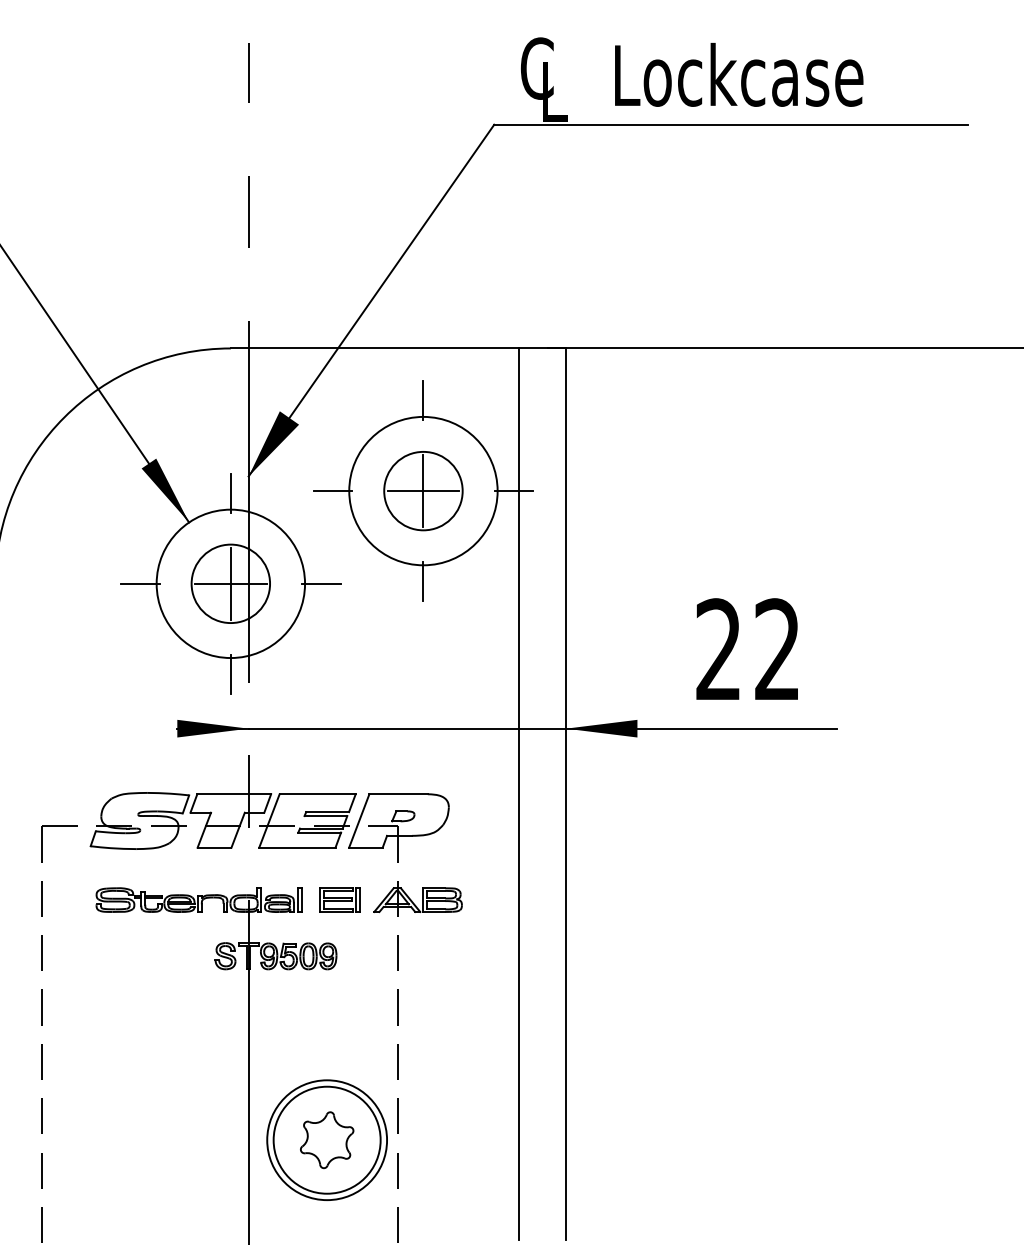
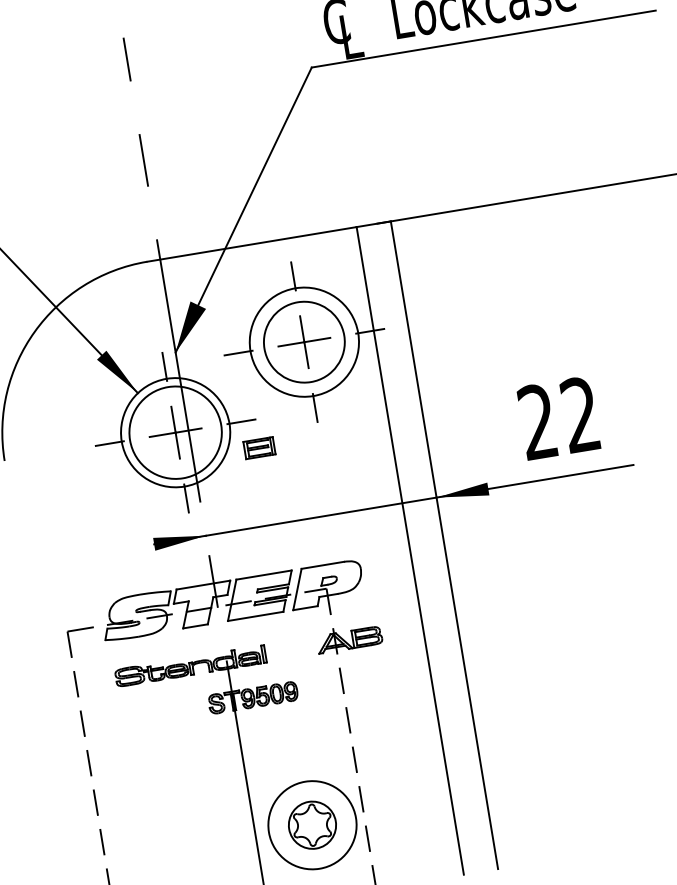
circle: (423, 490) -> (304, 341), size x1.4
circle: (230, 583) -> (175, 432), size x1.6
part: (339, 899) -> (259, 447), moved
circle: (326, 1139) -> (311, 824), size x0.6

